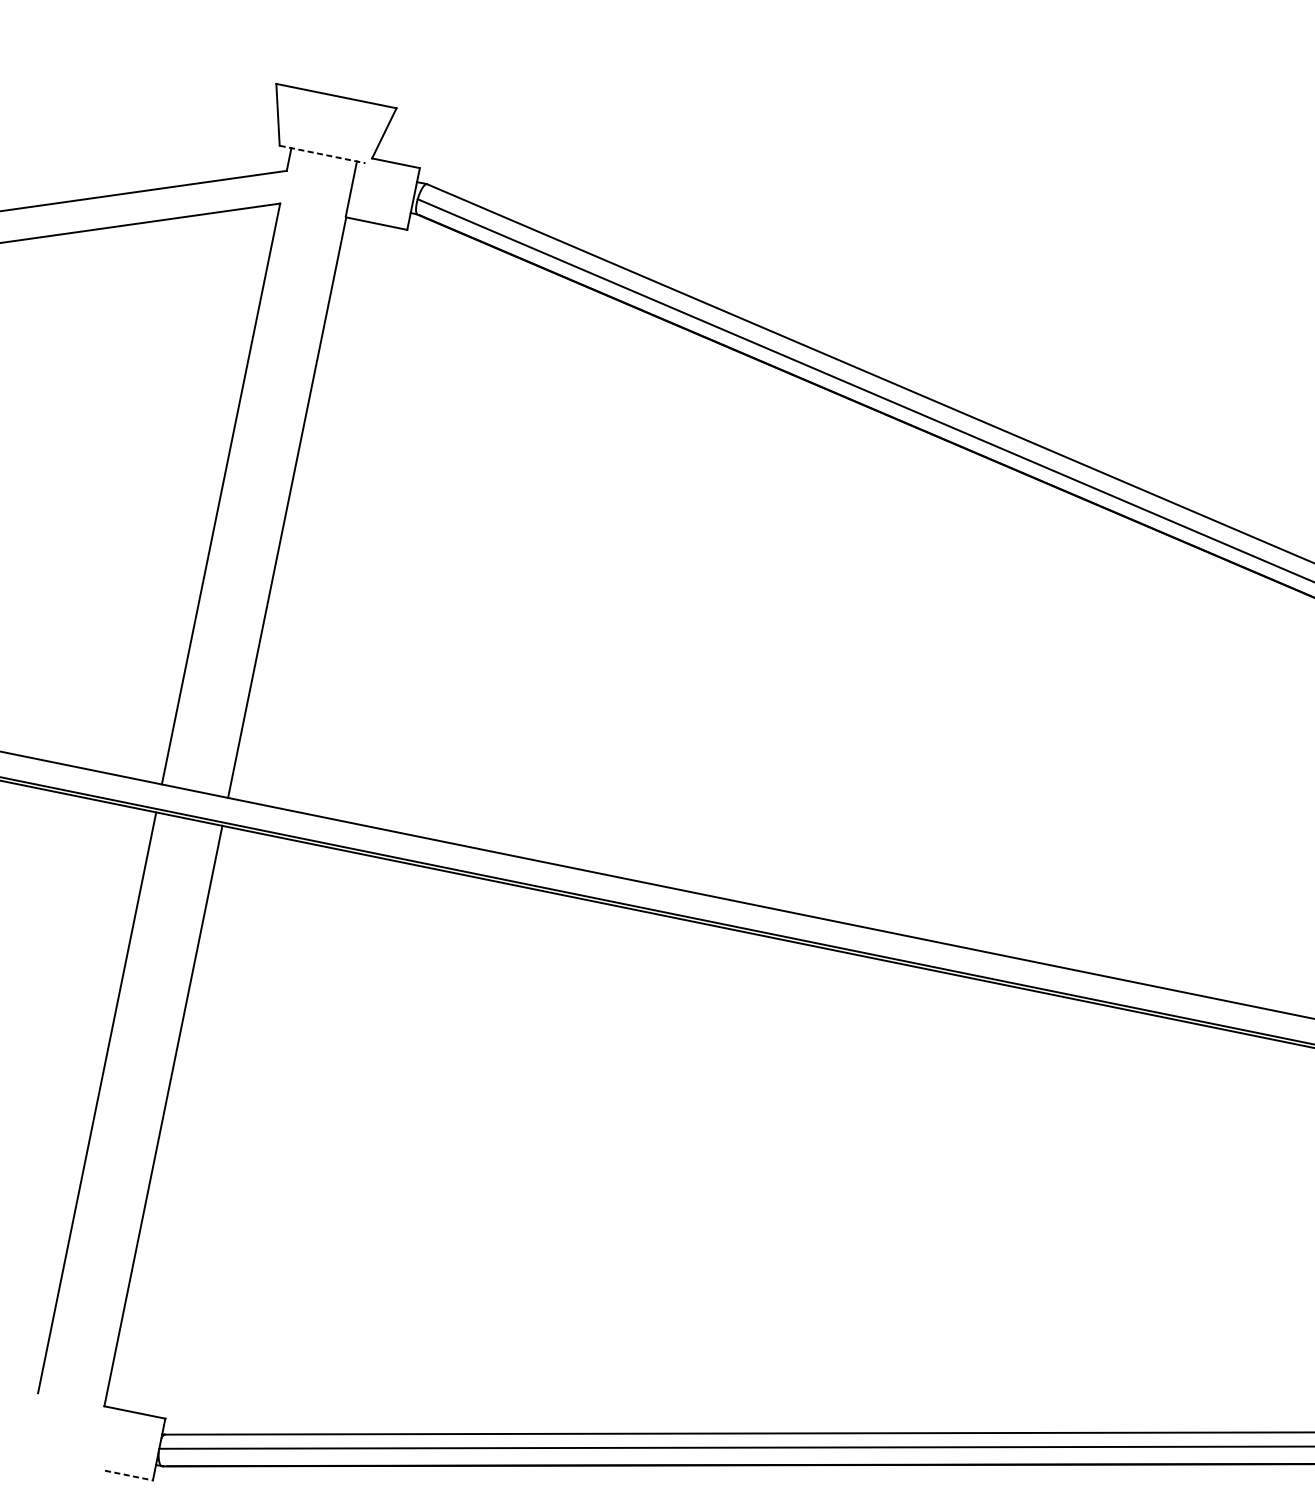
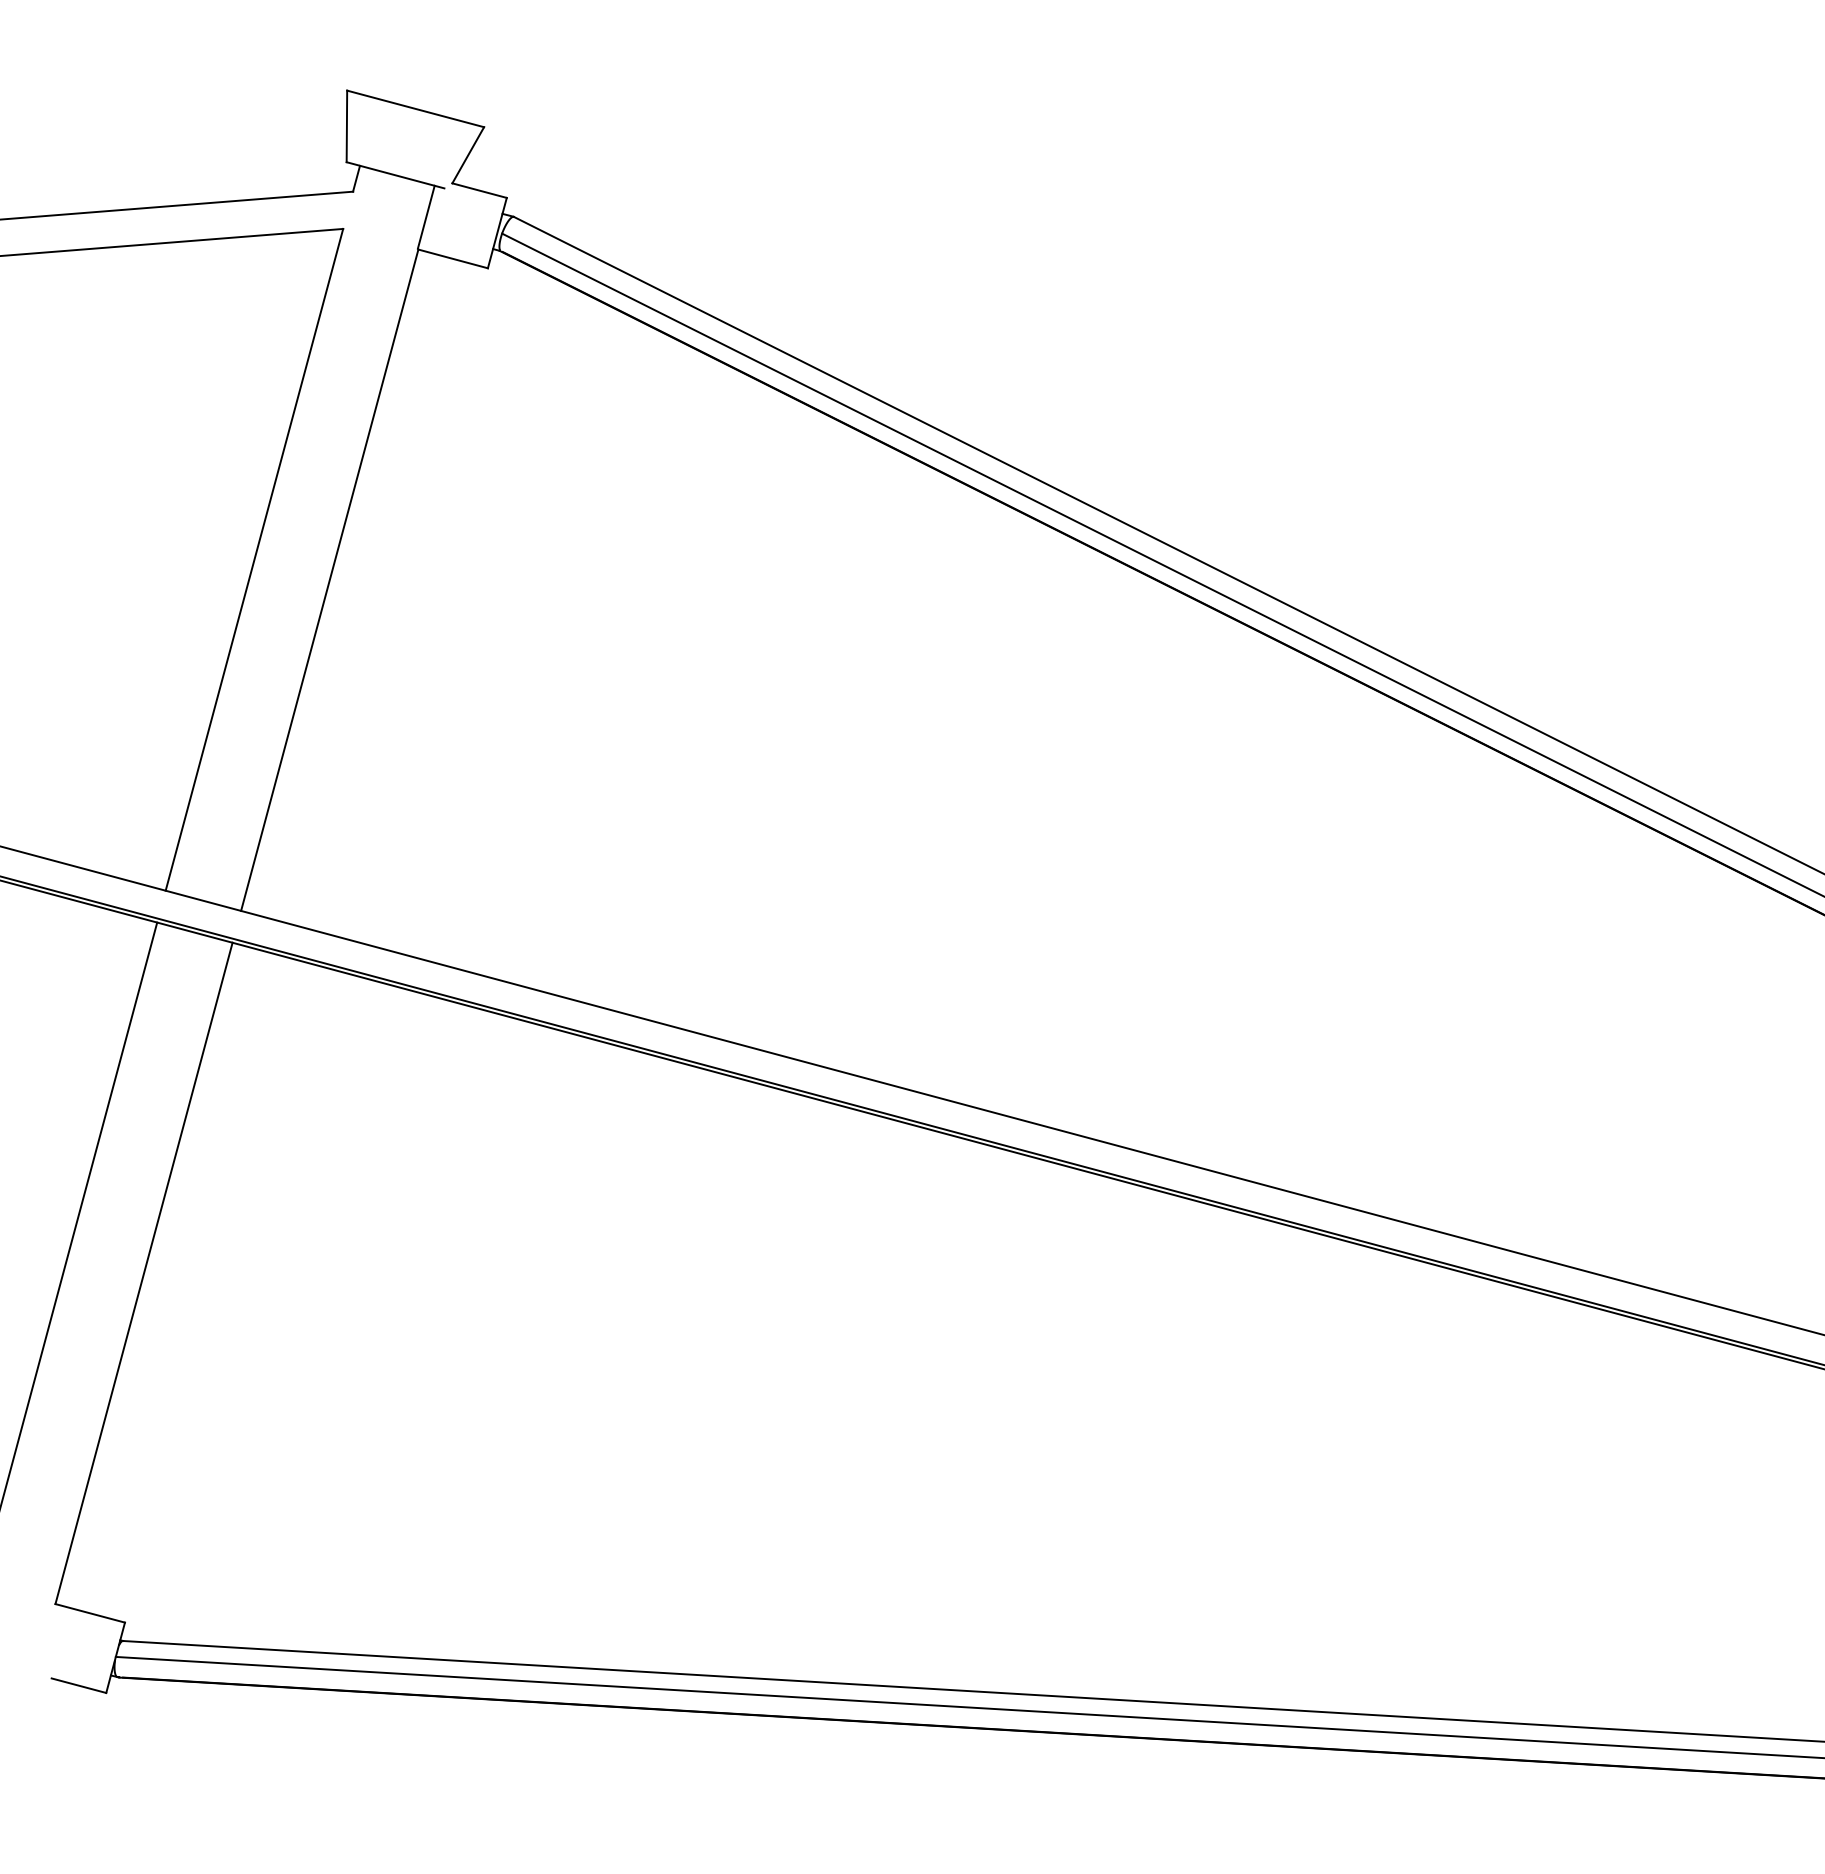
line: (322, 154) -> (395, 175), dashed -> solid
line: (129, 1475) -> (79, 1685), dashed -> solid

